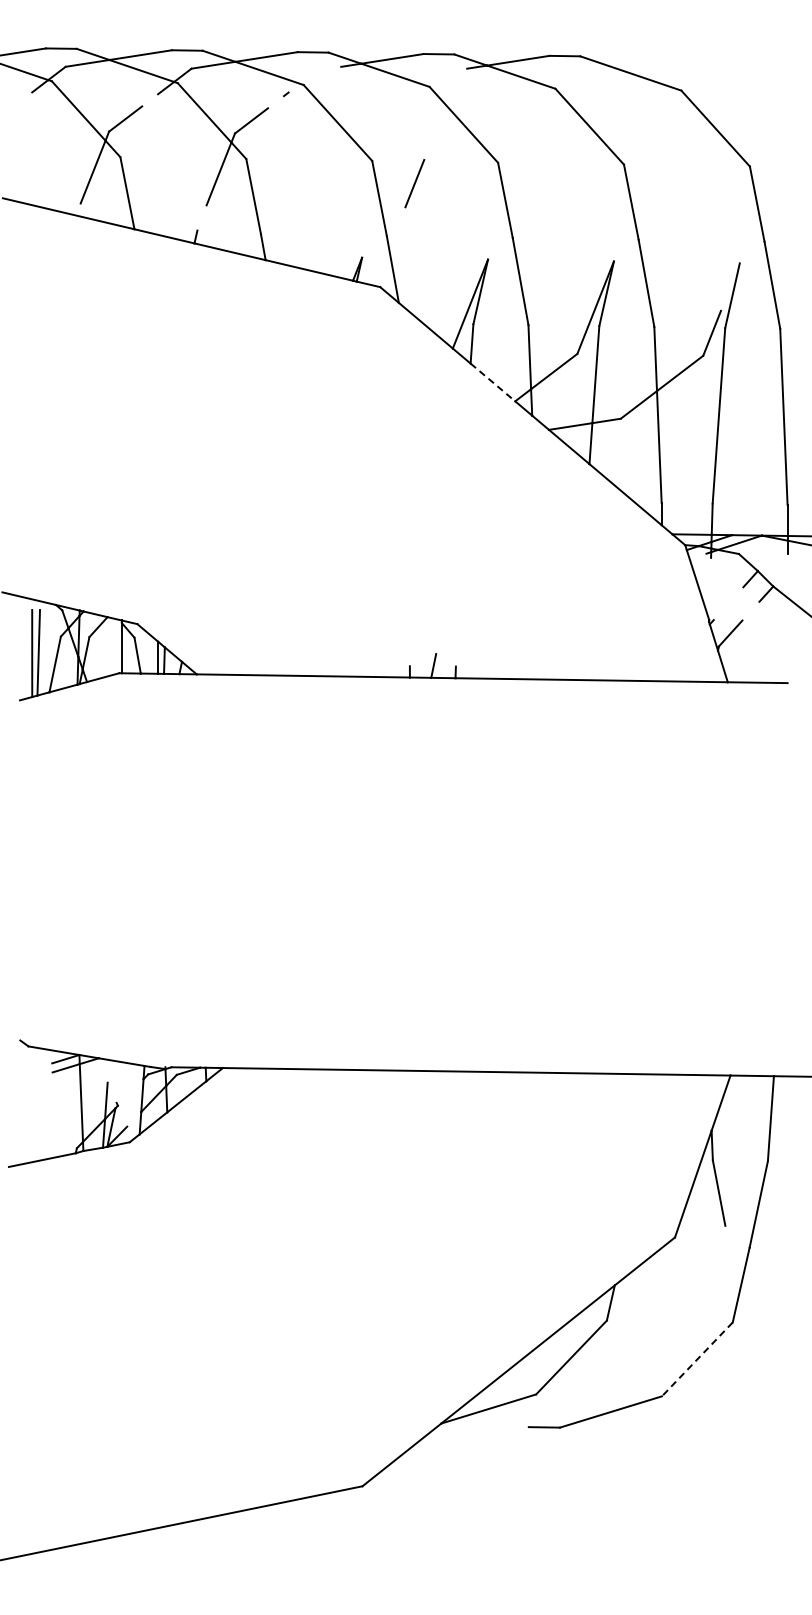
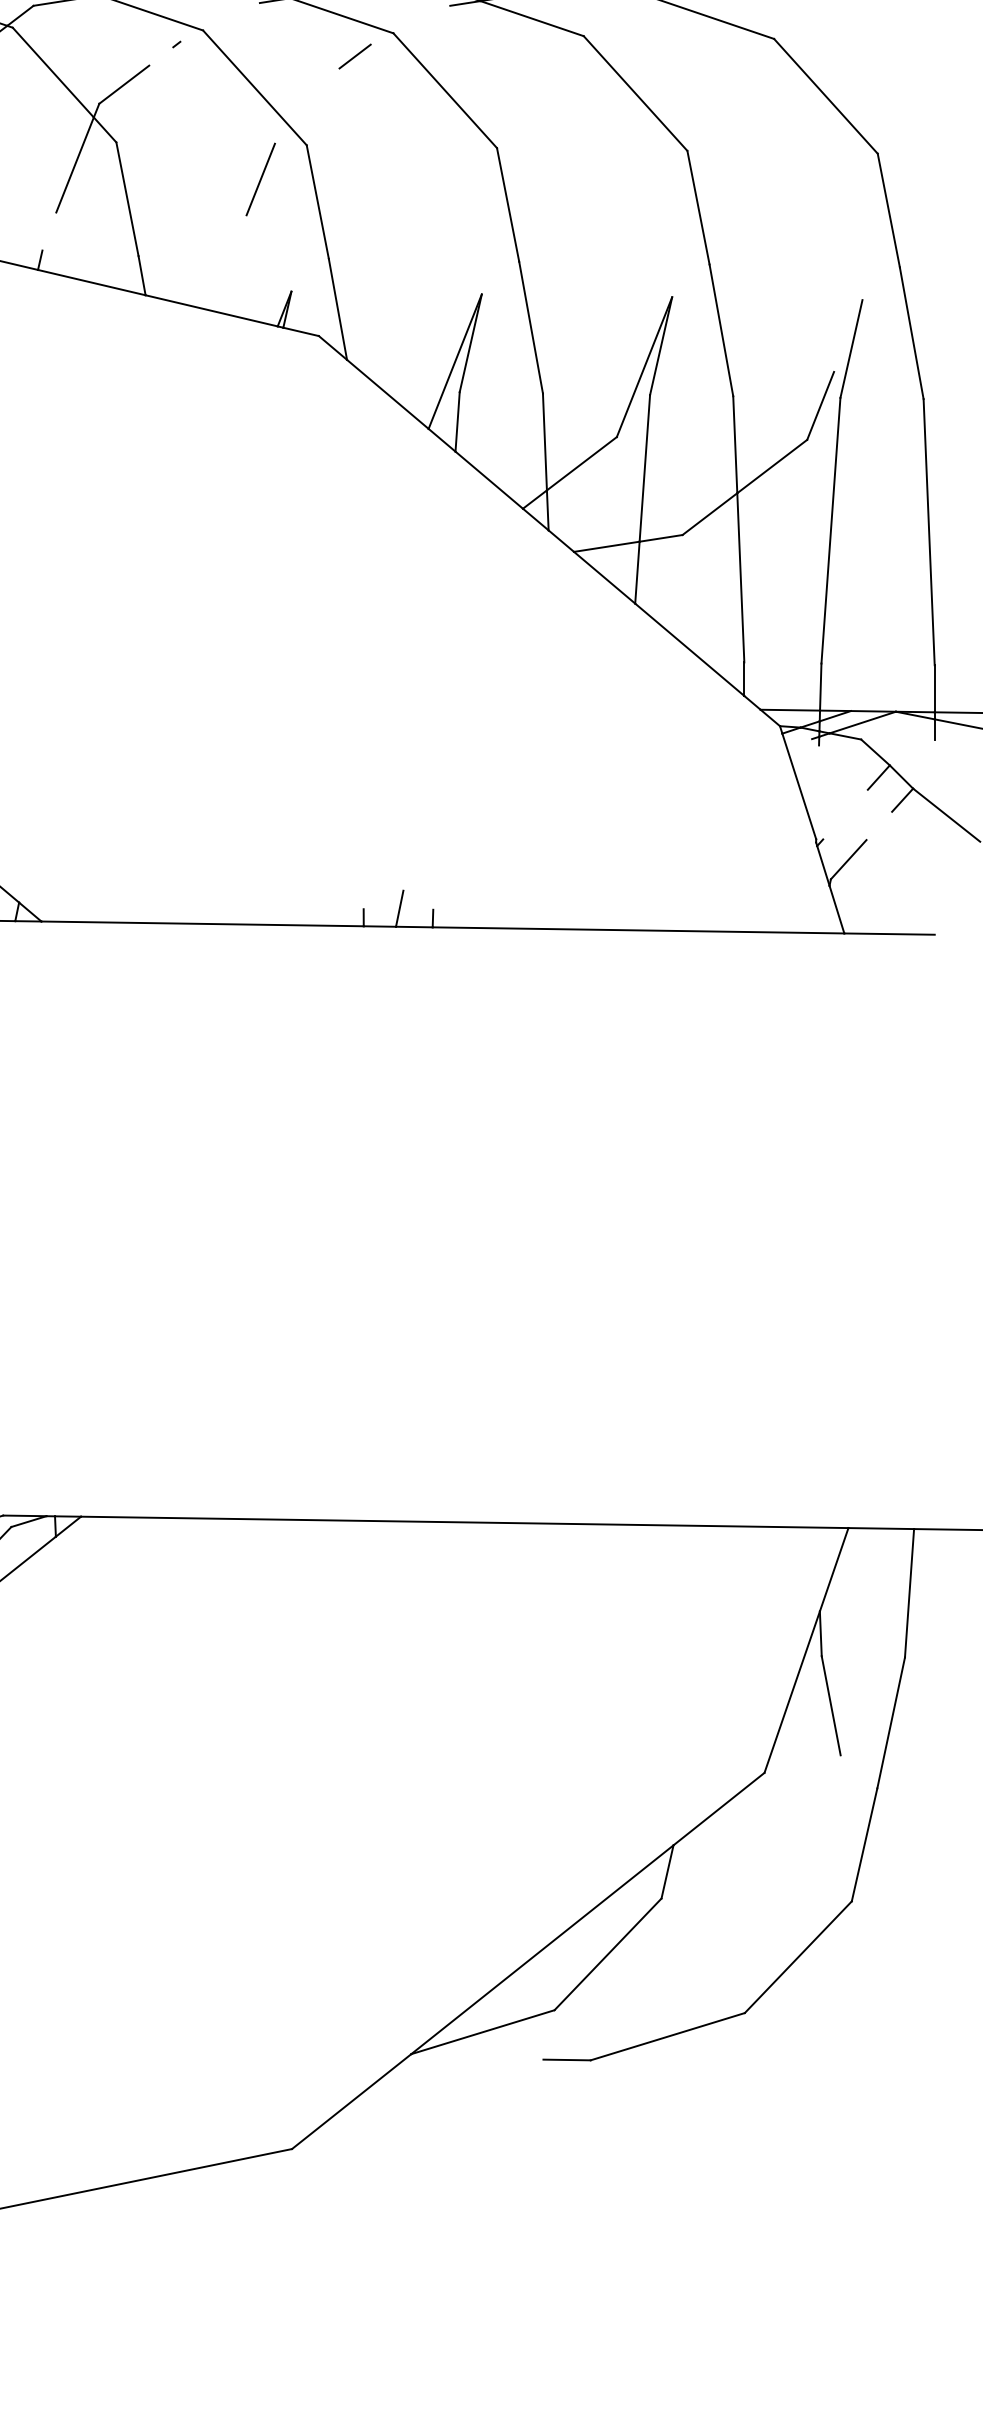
line: (403, 102) -> (354, 56), added
line: (414, 183) -> (260, 179), moved
line: (493, 382) -> (490, 480), dashed -> solid
line: (697, 1359) -> (798, 1957), dashed -> solid

